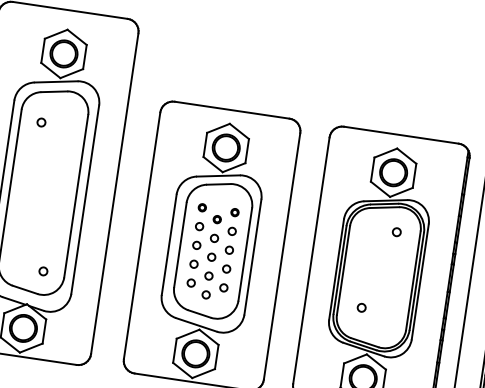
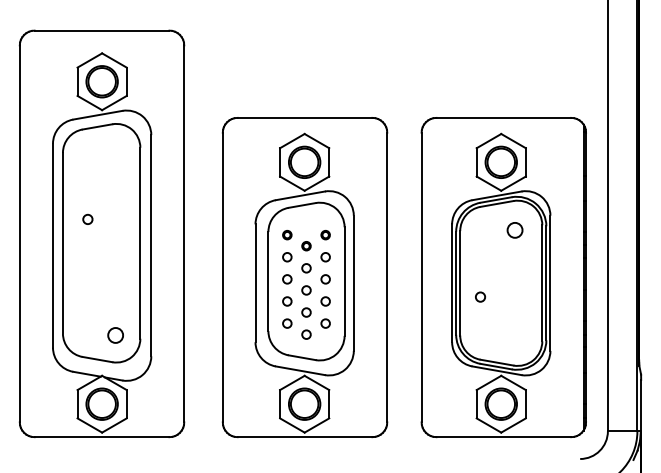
circle: (41, 121) -> (87, 218), moved
circle: (396, 231) -> (514, 229), size x1.6
circle: (42, 270) -> (114, 334), size x1.6
circle: (361, 307) -> (480, 296), moved

